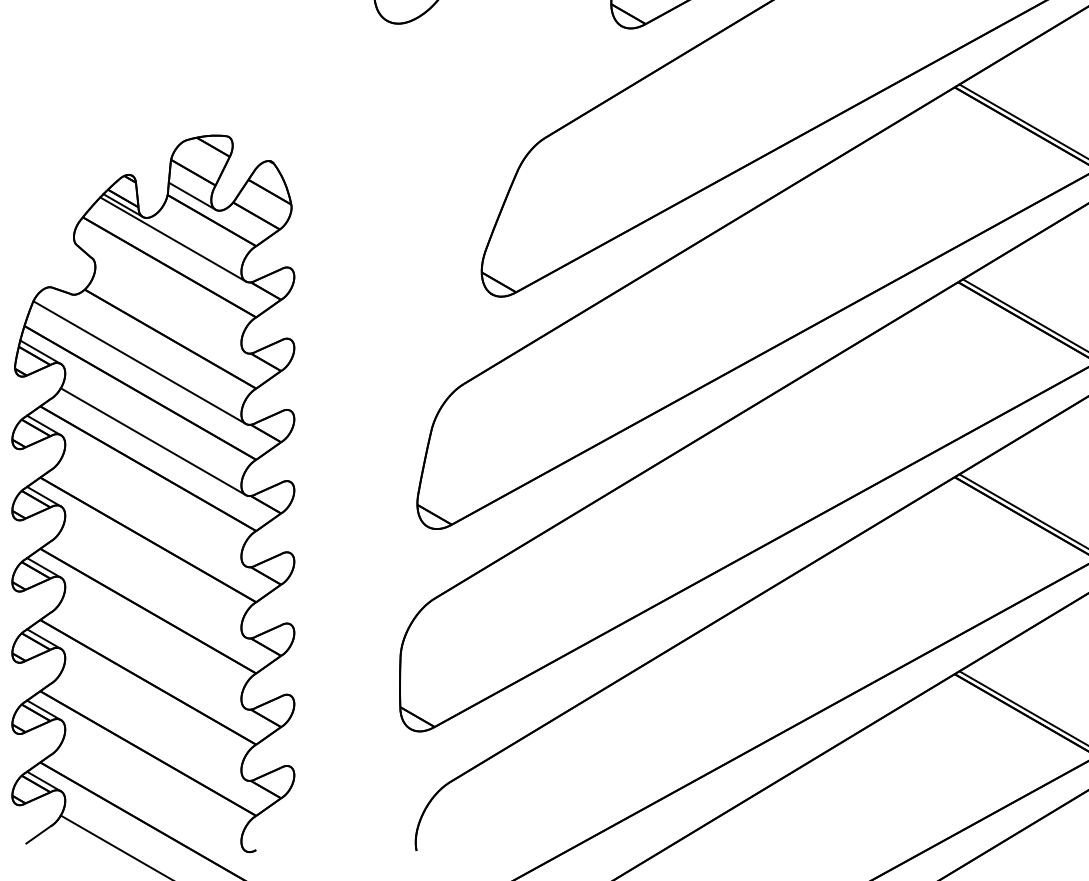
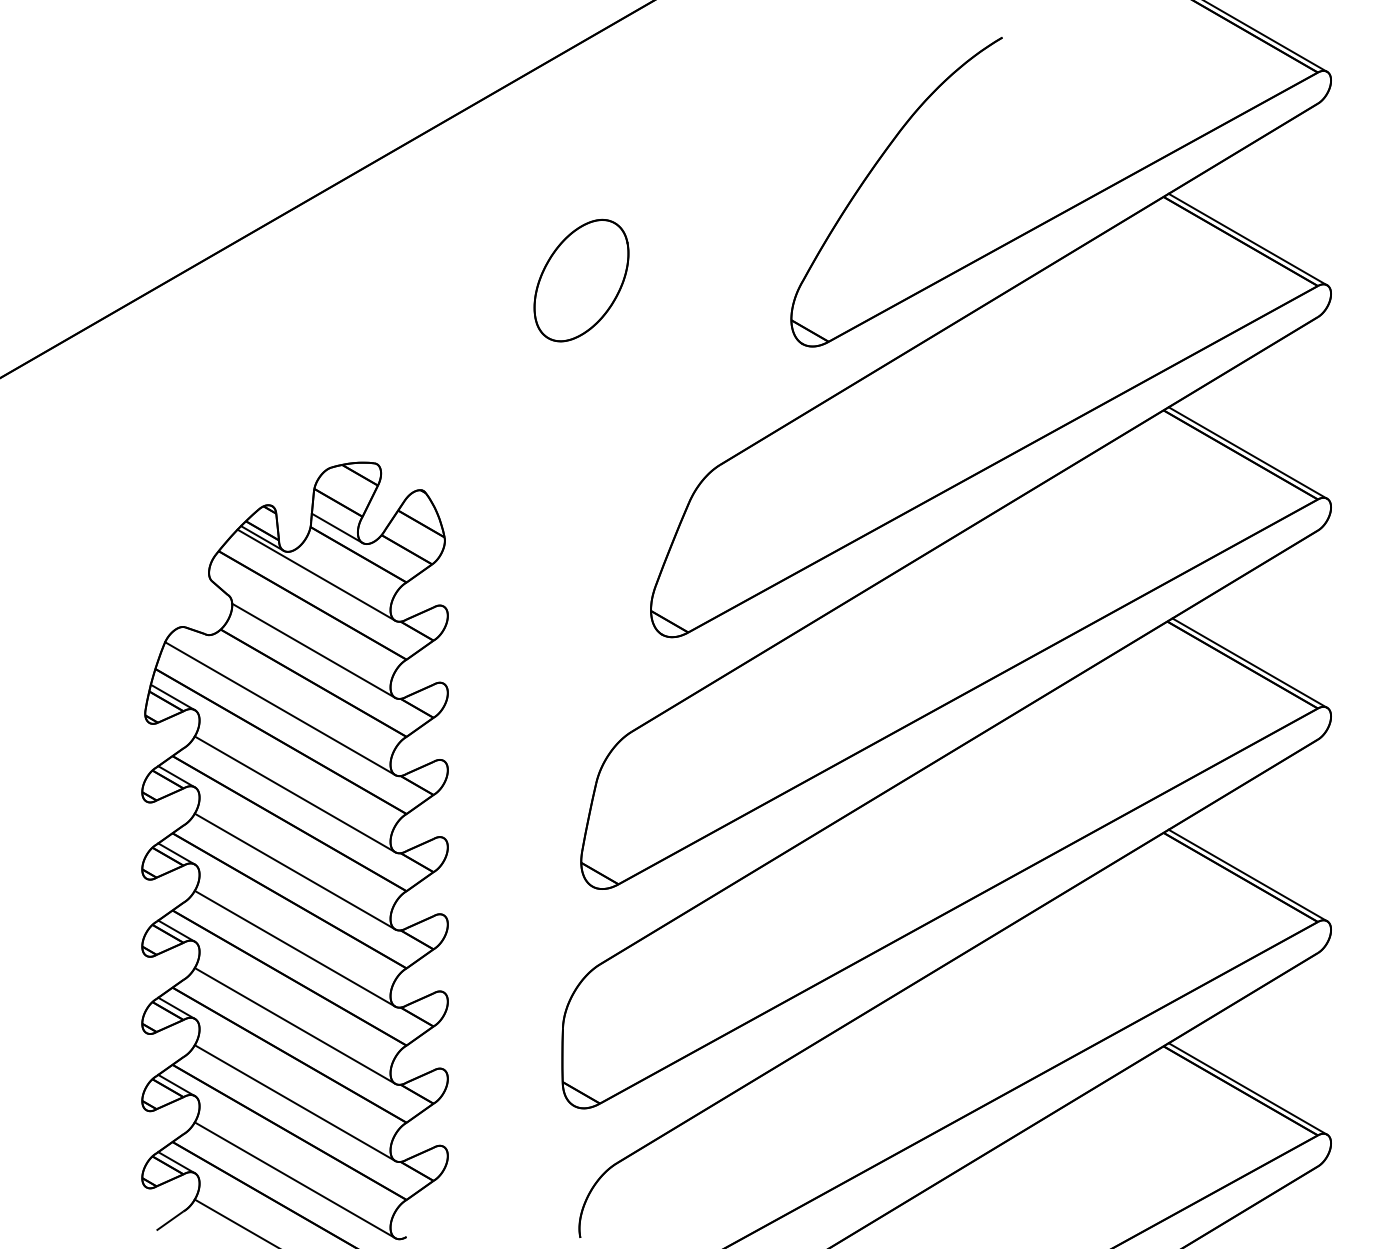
line: (170, 308) -> (313, 650), added
line: (152, 512) -> (294, 871), added
line: (152, 583) -> (294, 948), added
line: (152, 654) -> (294, 1025), added
line: (152, 726) -> (294, 1102), added
line: (152, 797) -> (294, 1180), added

